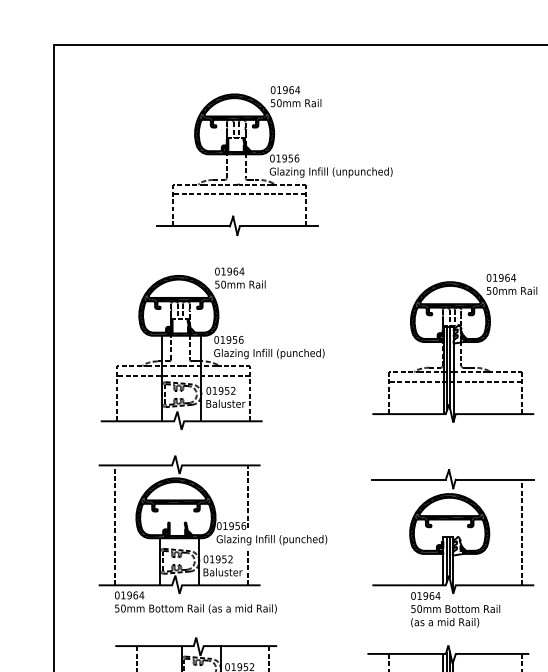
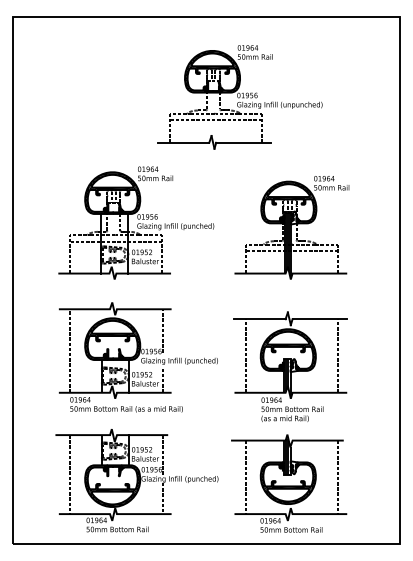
part: (273, 161) -> (239, 97), moved
part: (213, 347) -> (136, 222), moved
line: (388, 531) -> (245, 355), added
part: (211, 534) -> (137, 357), moved

